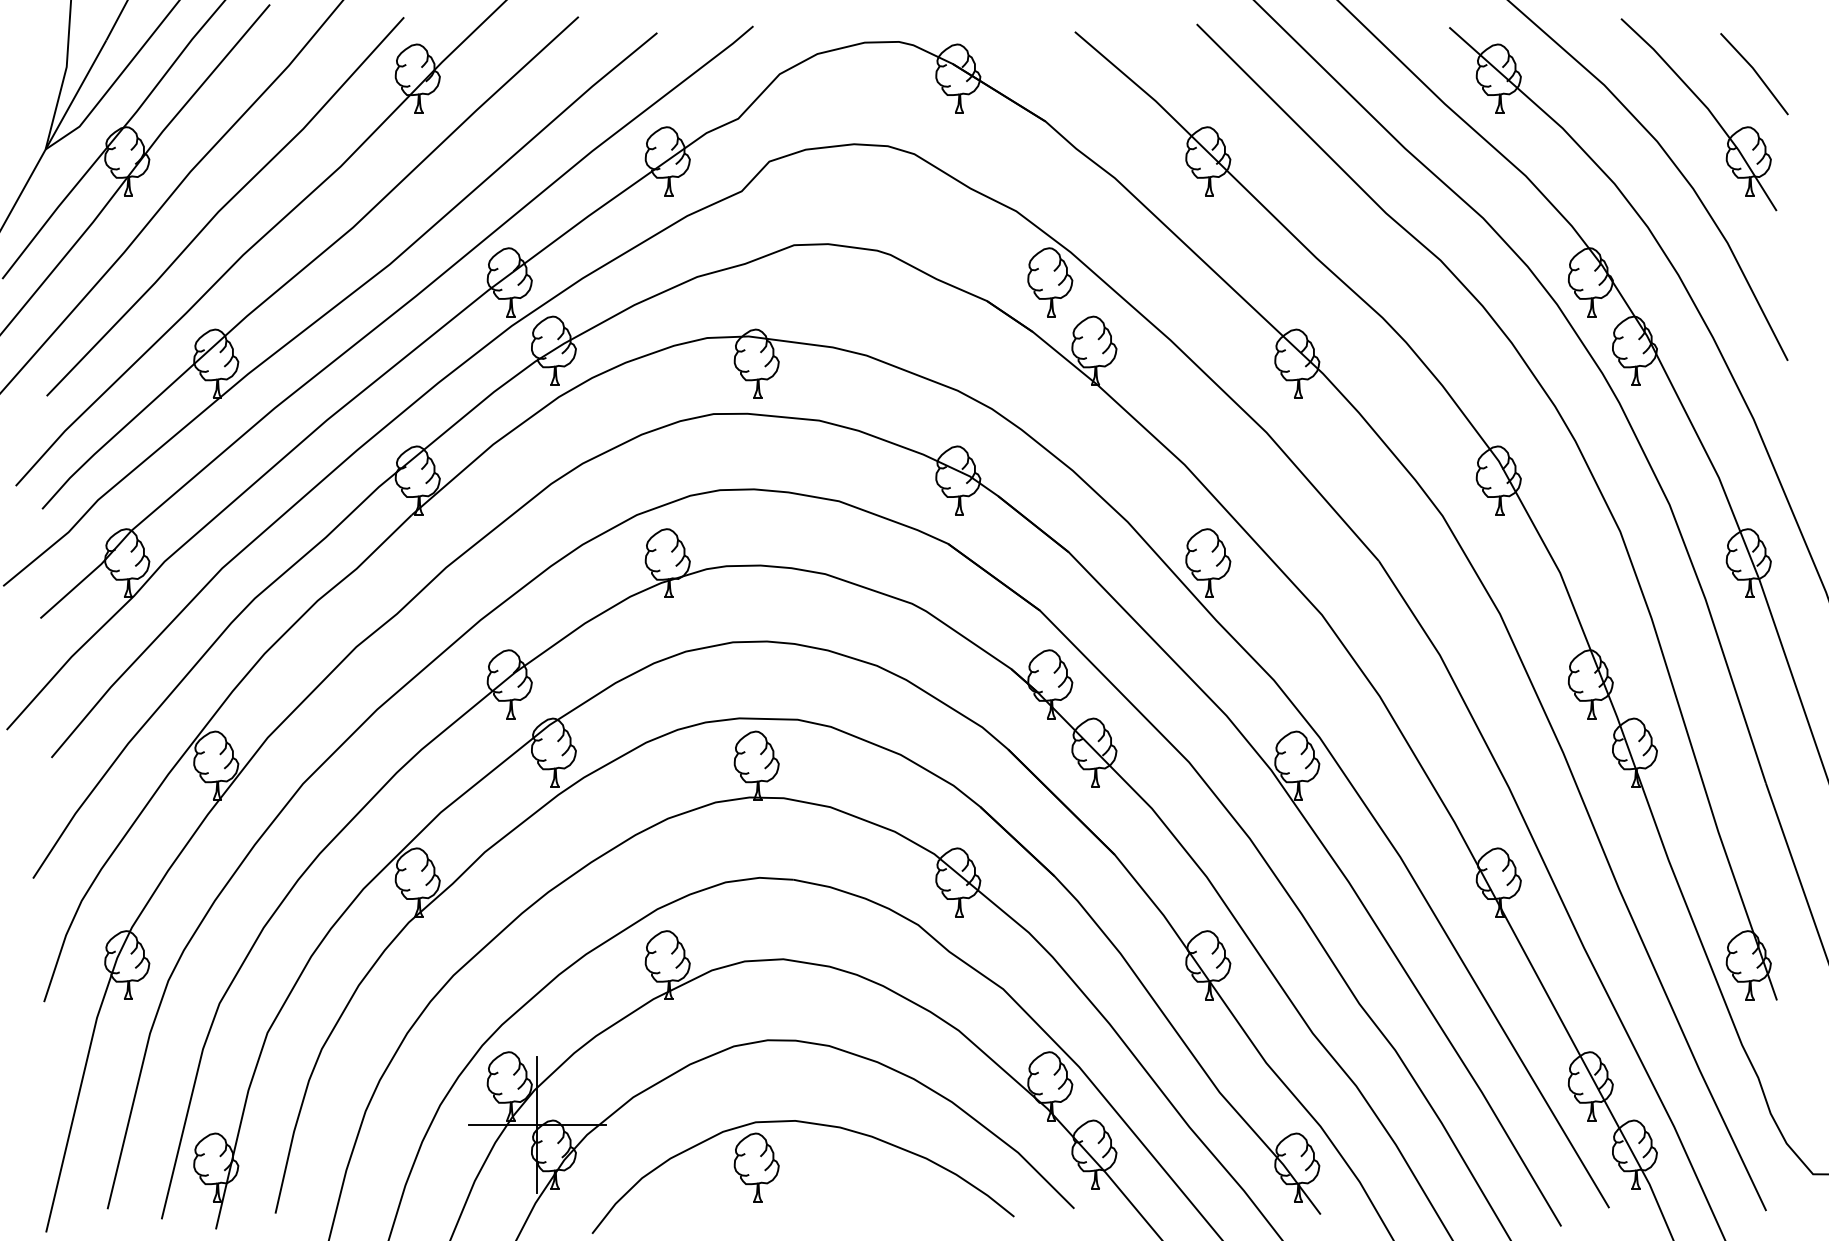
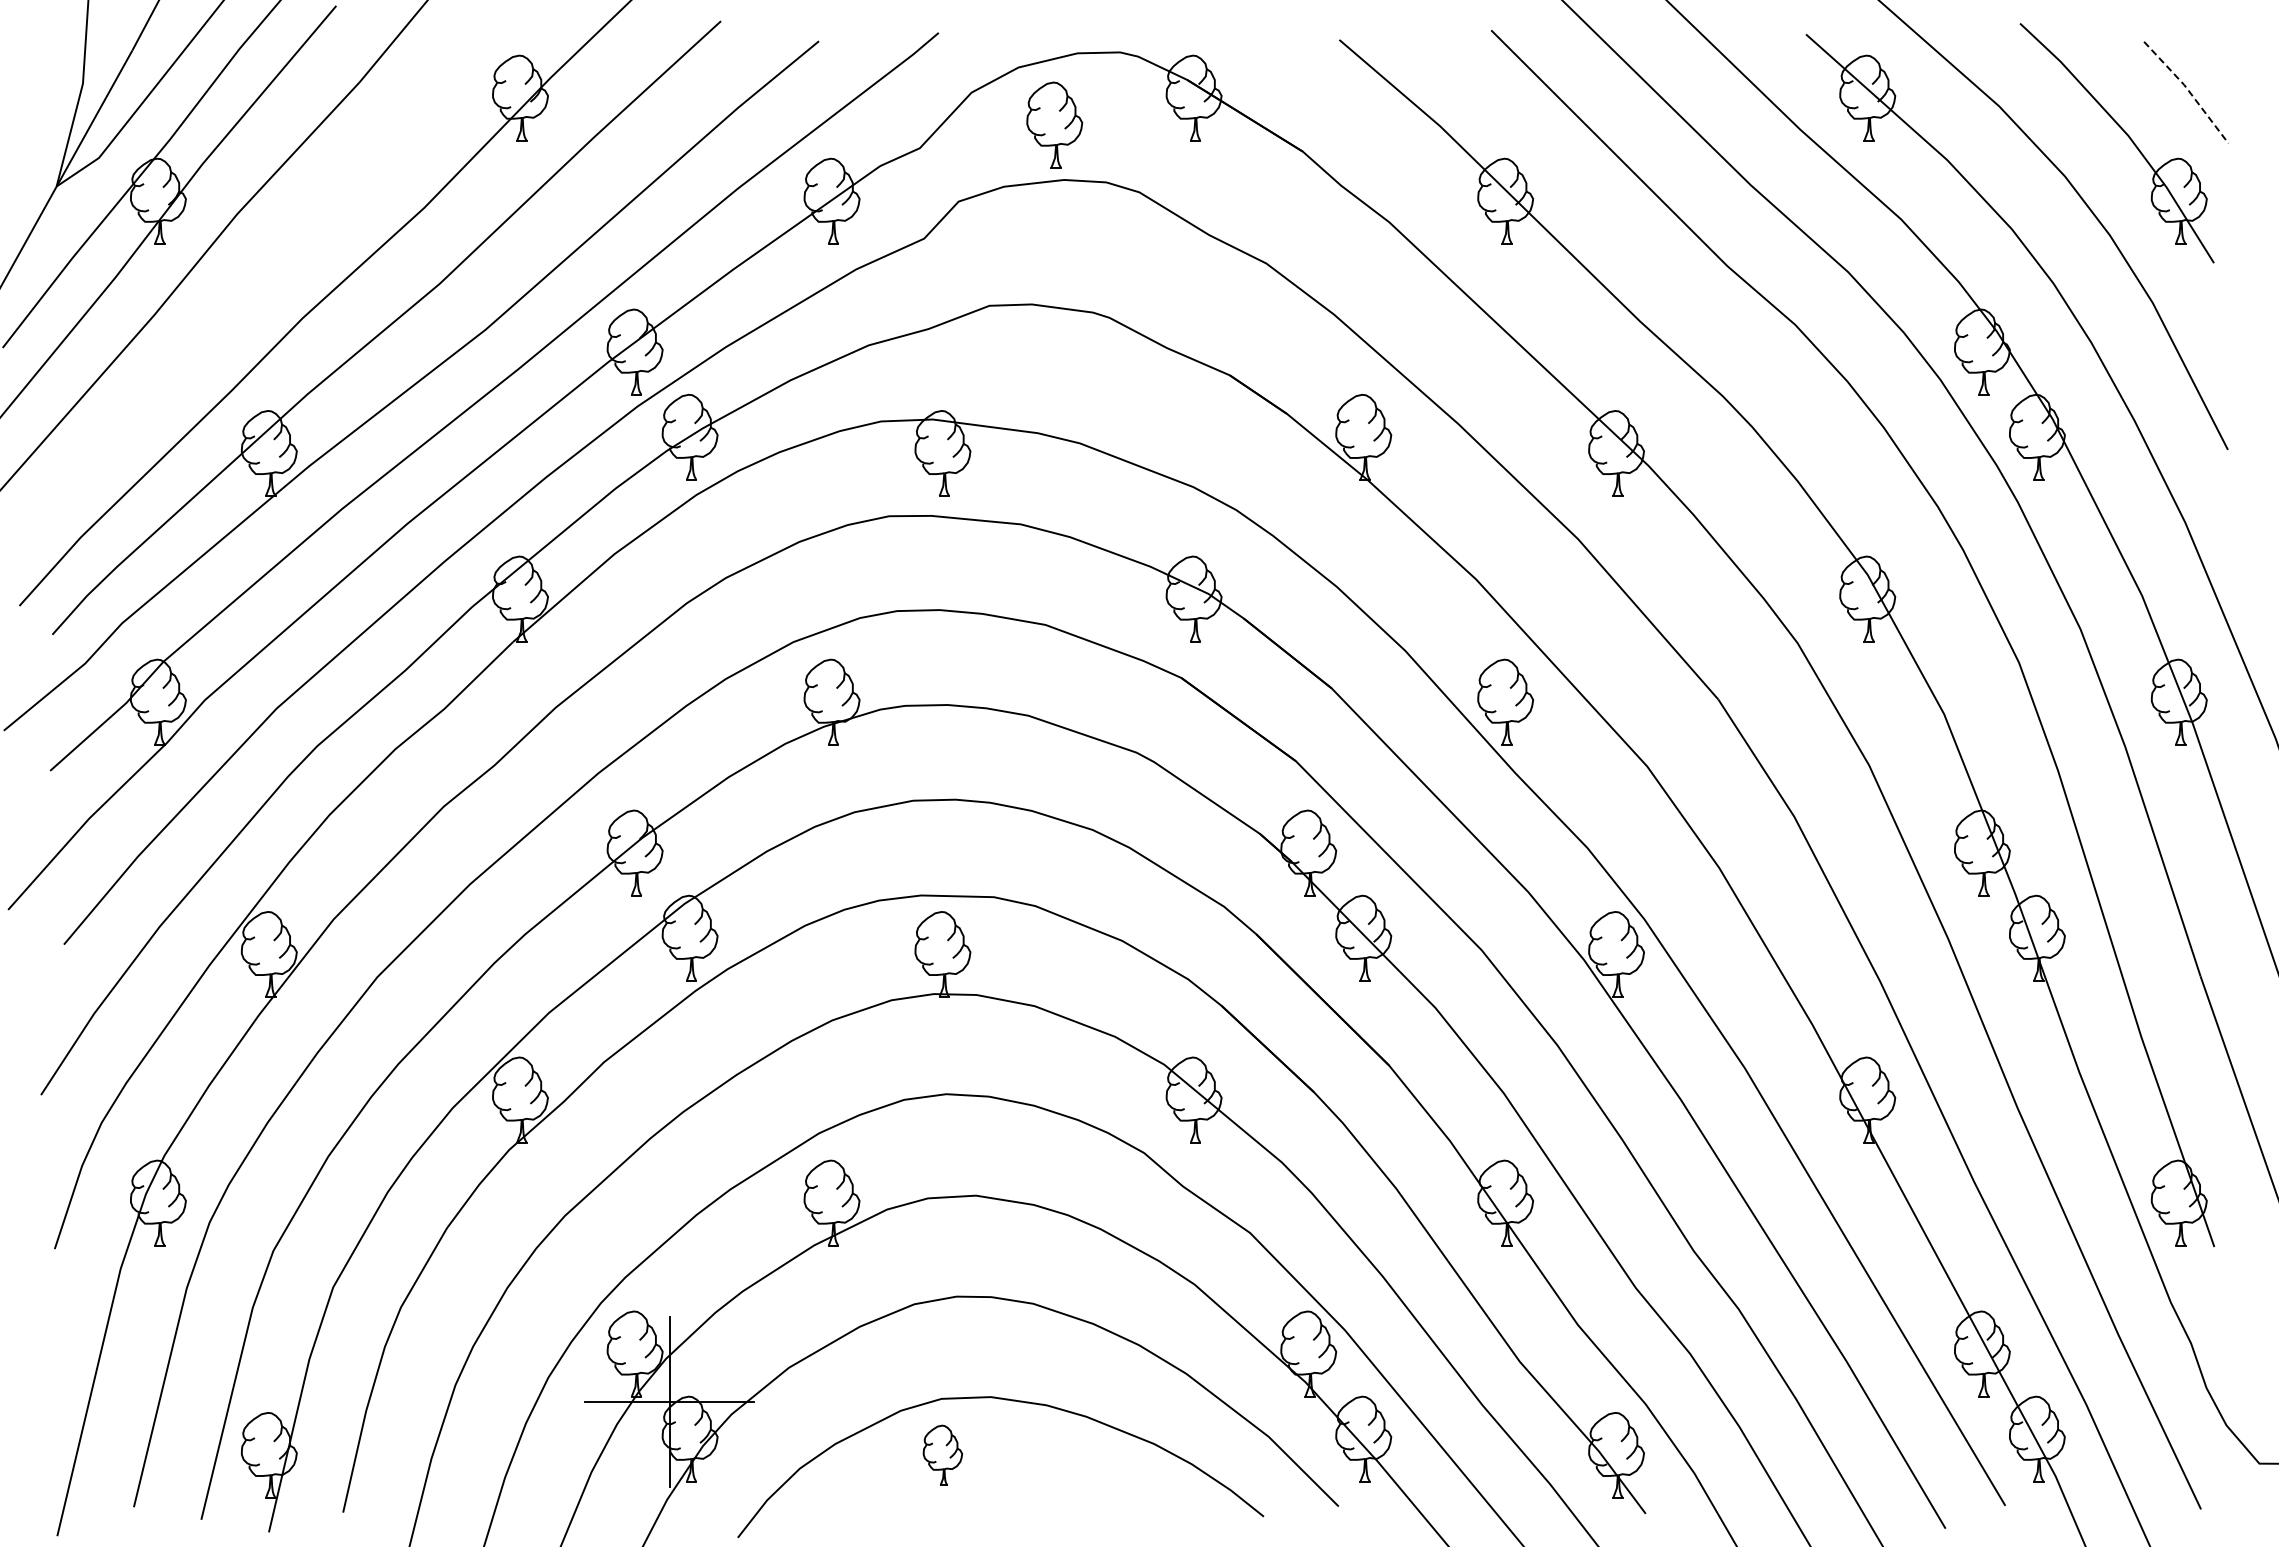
line: (1756, 72) -> (2188, 90), solid -> dashed
line: (225, 206) -> (280, 257), removed
part: (1050, 281) -> (1054, 124), moved
part: (756, 1167) -> (942, 1455), size x0.7

